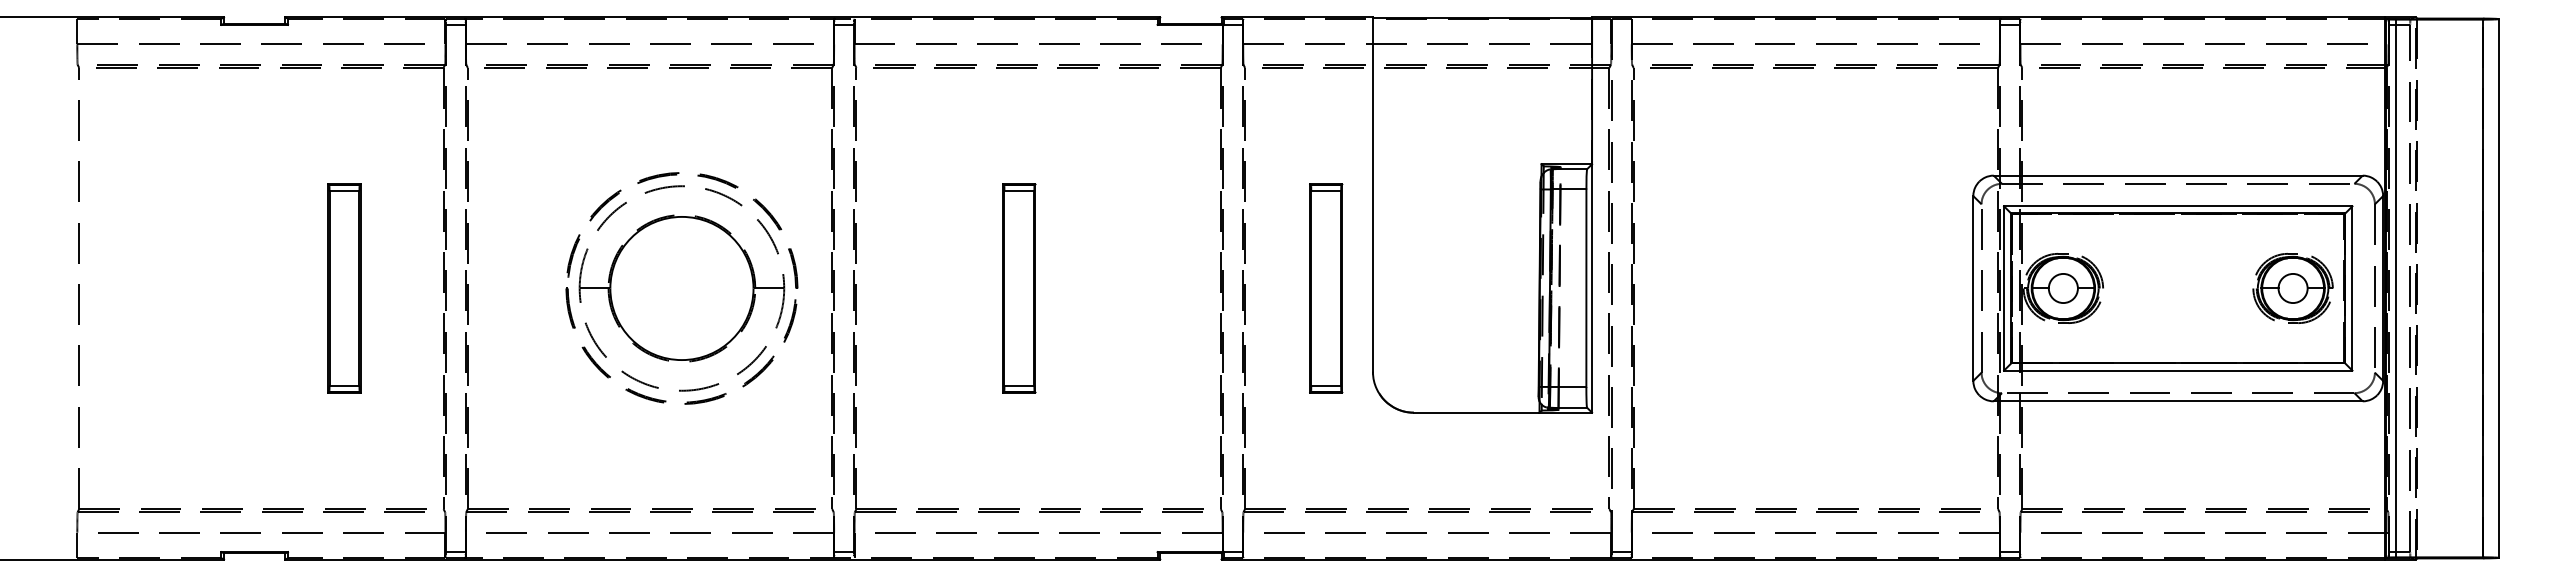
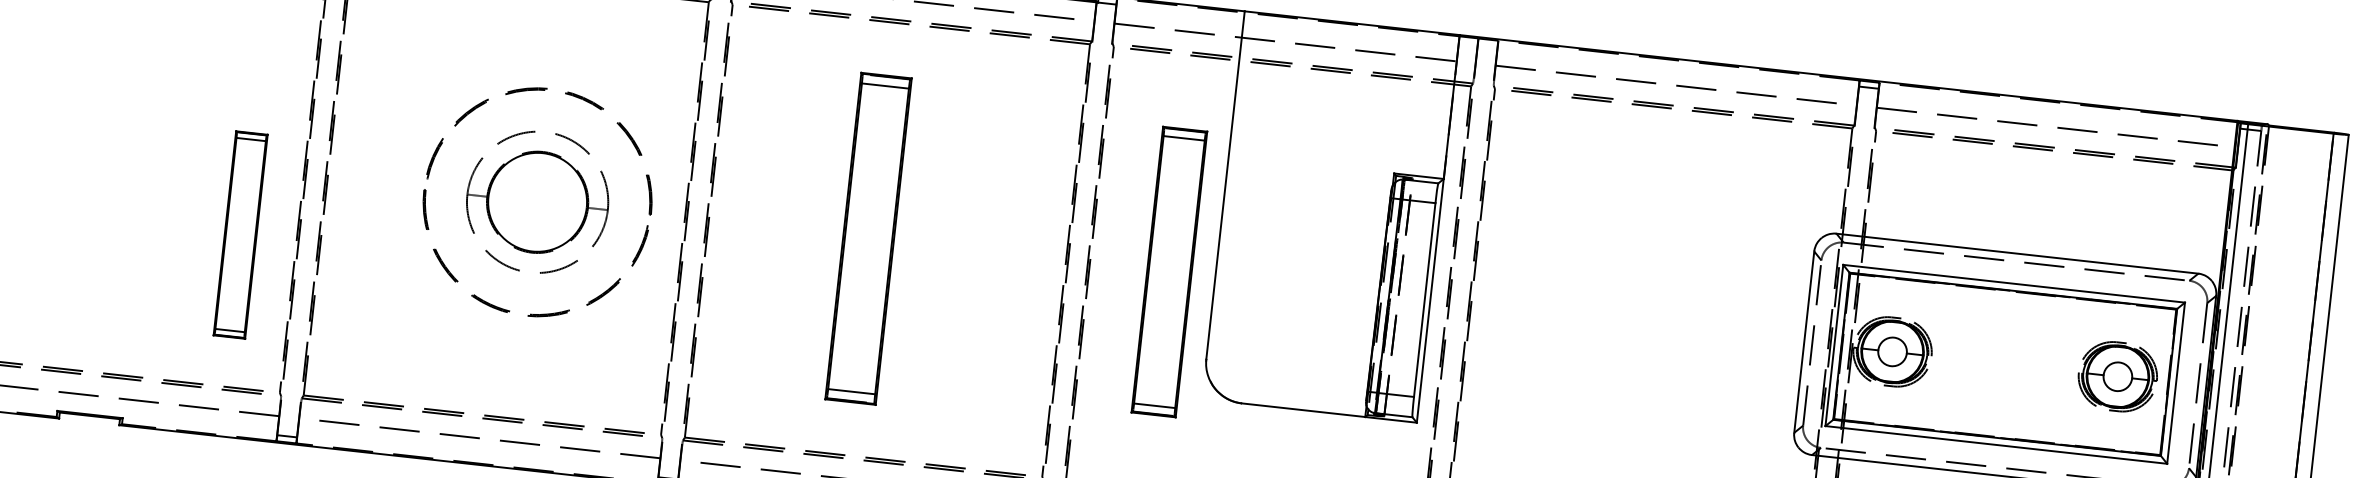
part: (344, 288) -> (240, 235), moved
part: (681, 288) -> (537, 202), size x0.7
part: (1019, 288) -> (868, 238), size x1.6
part: (1326, 288) -> (1169, 272), size x1.4

